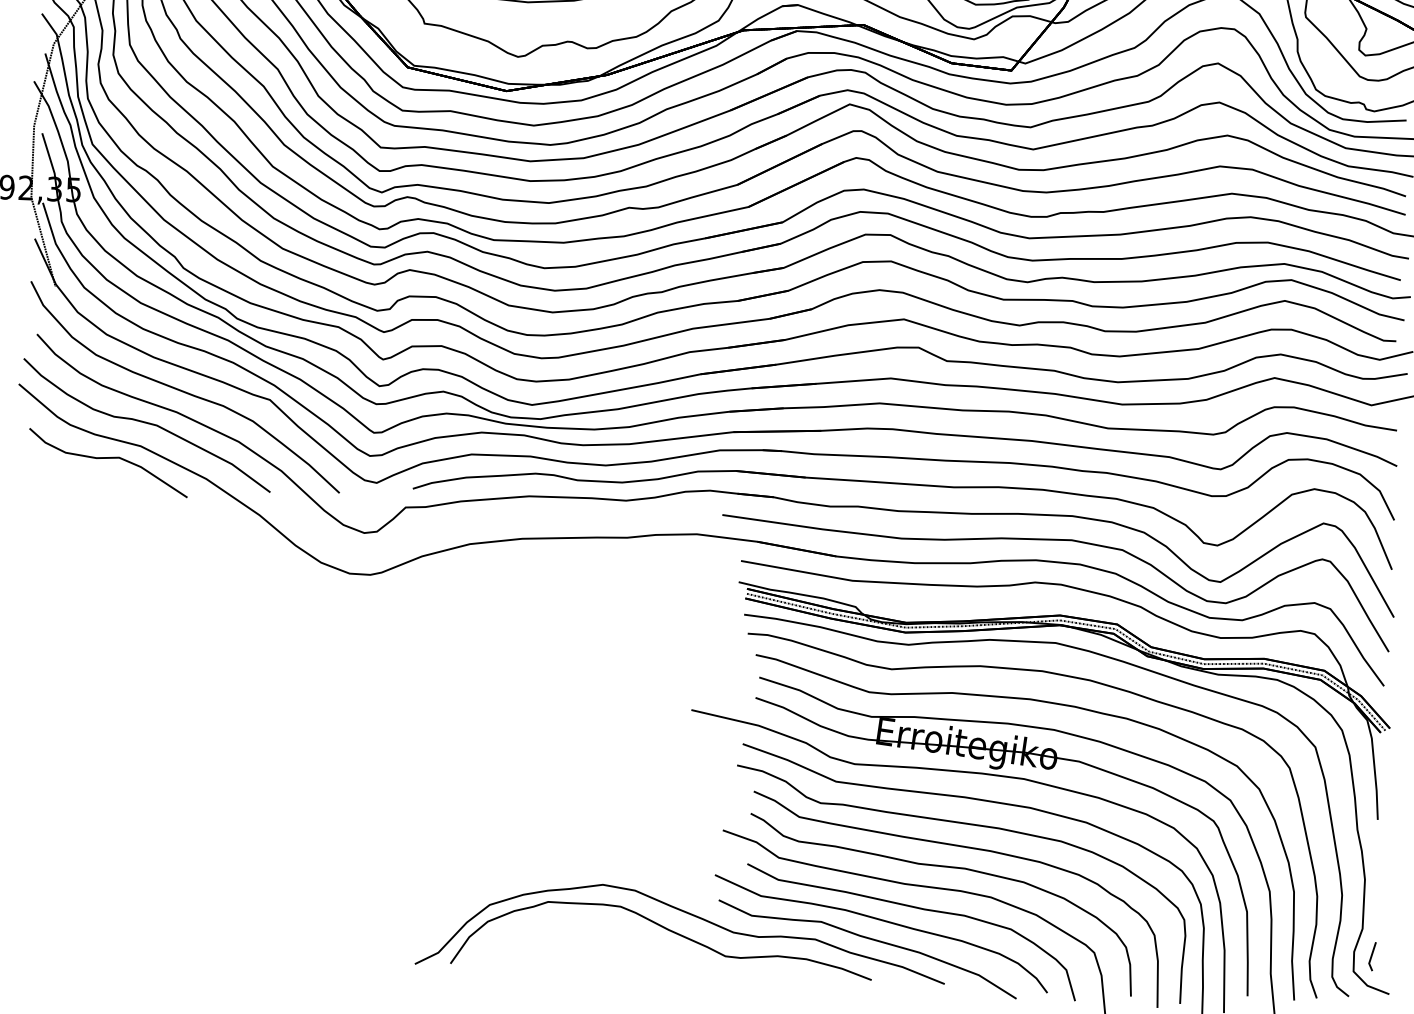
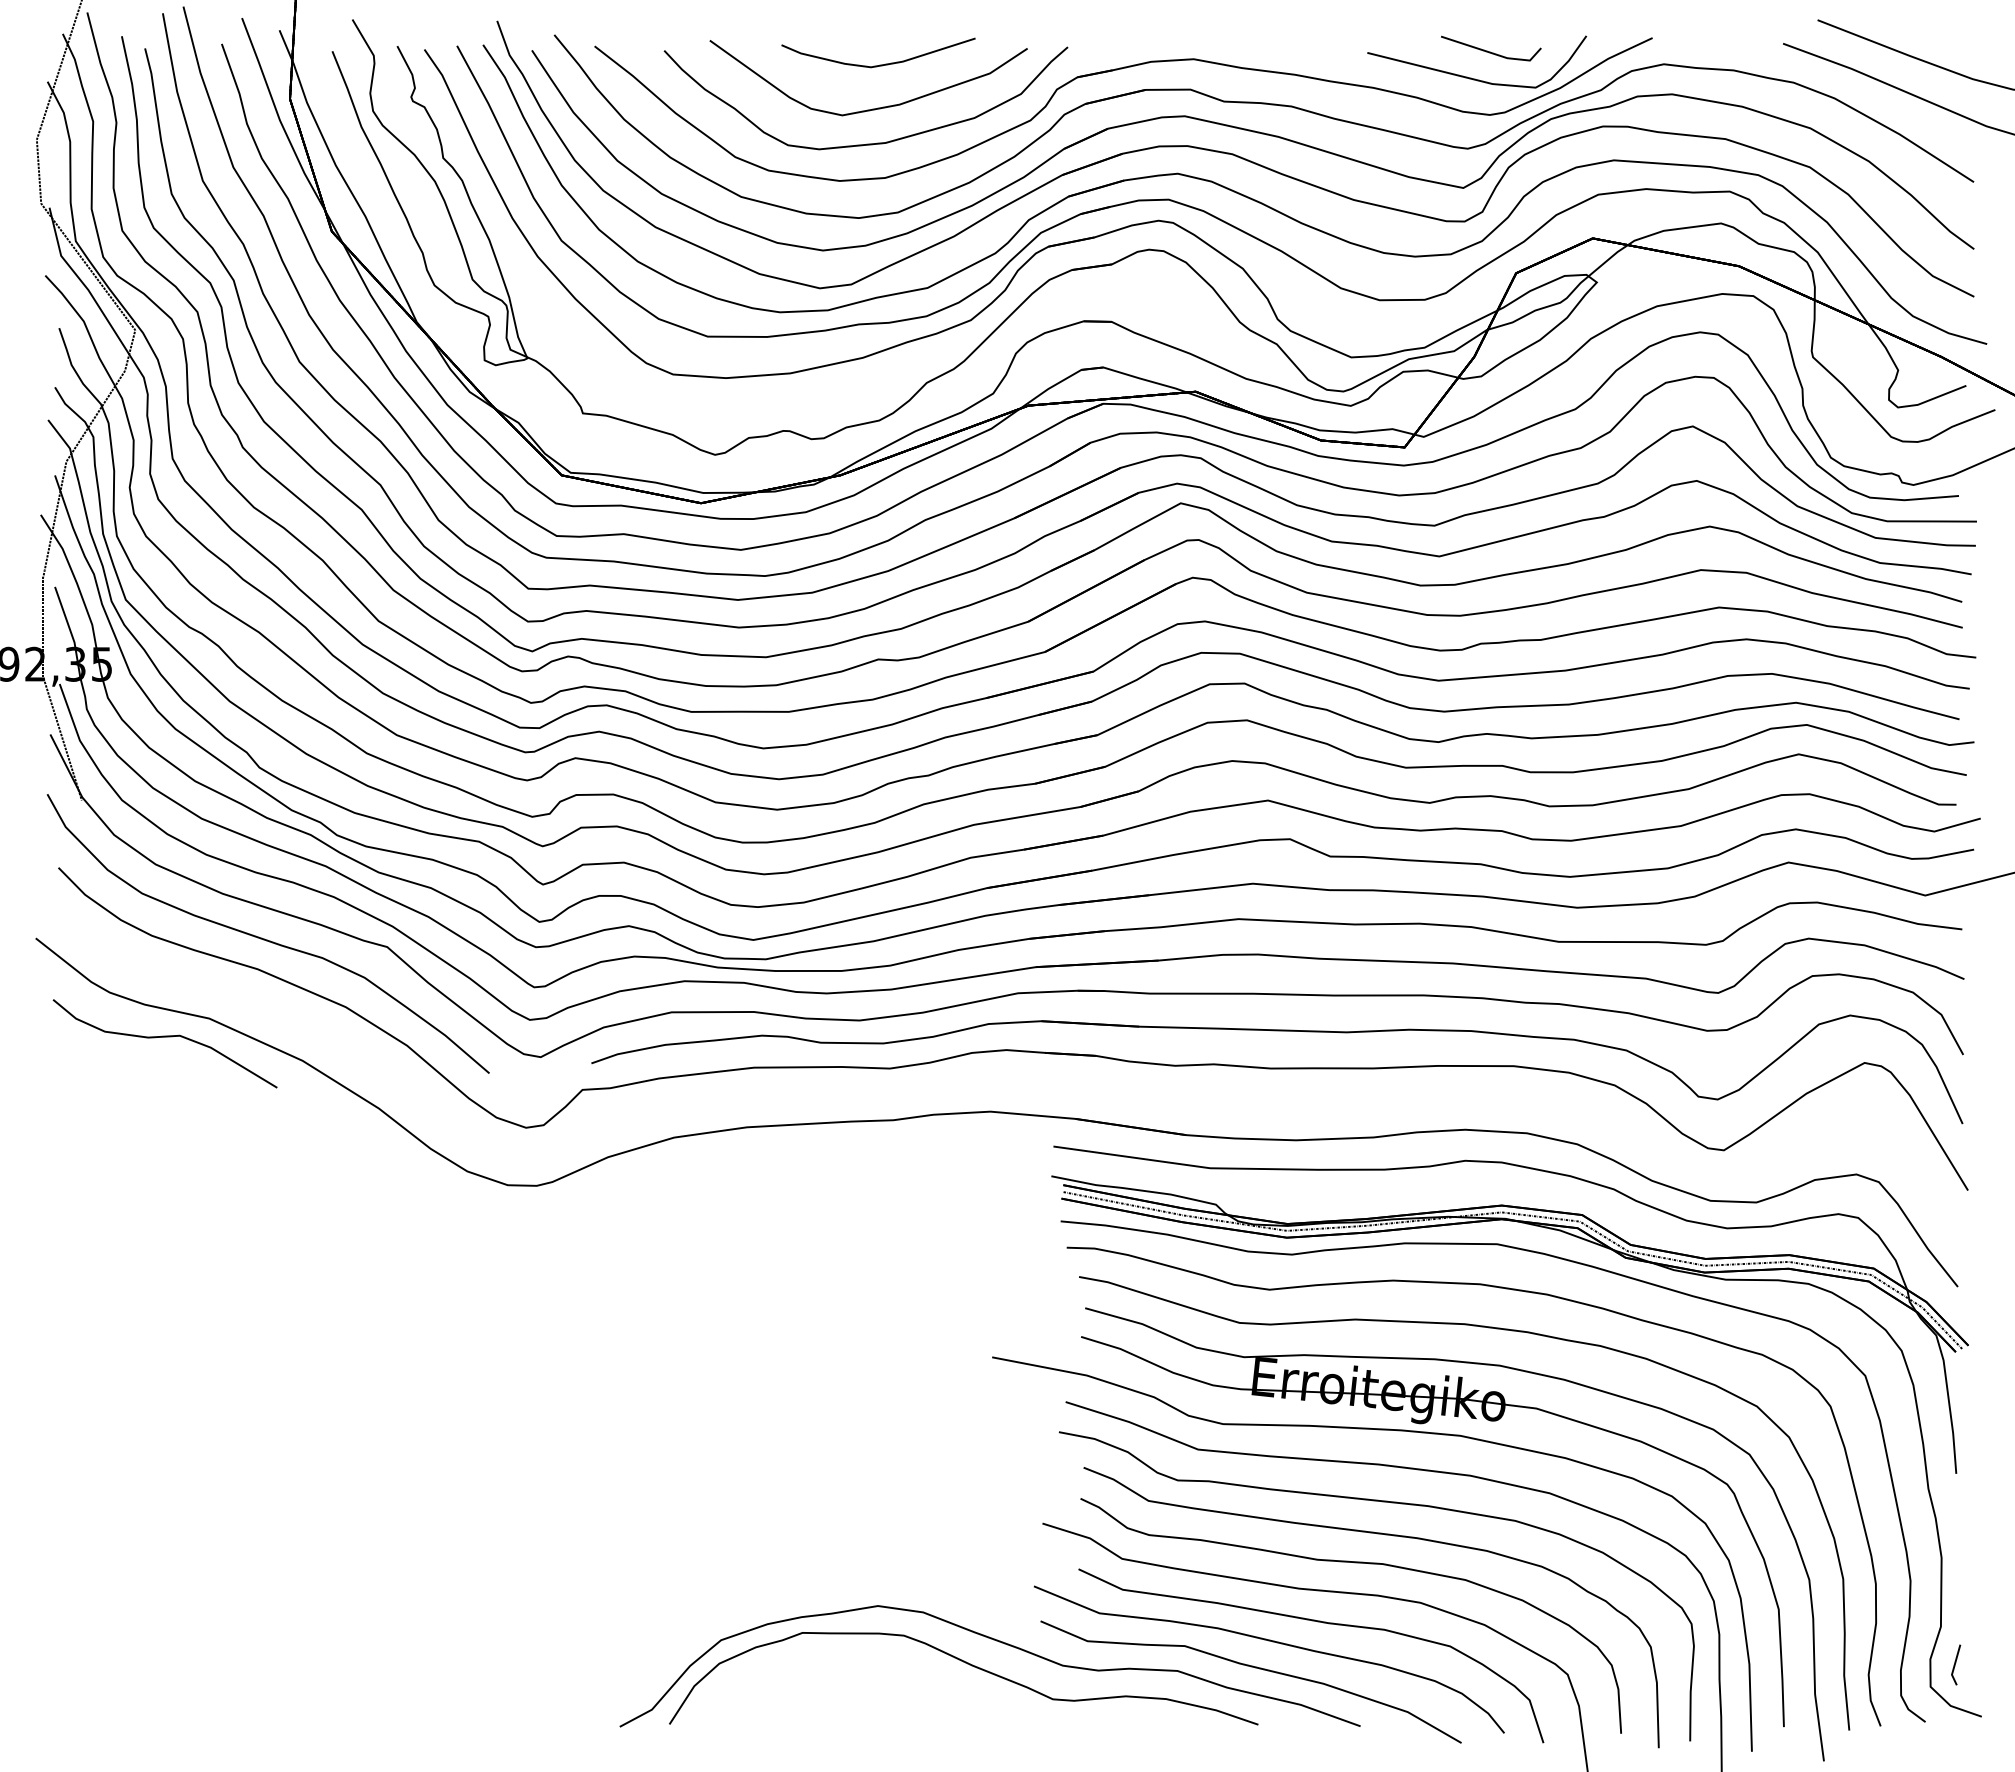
part: (147, 425) -> (217, 989), removed
part: (1053, 540) -> (1488, 1101), removed

